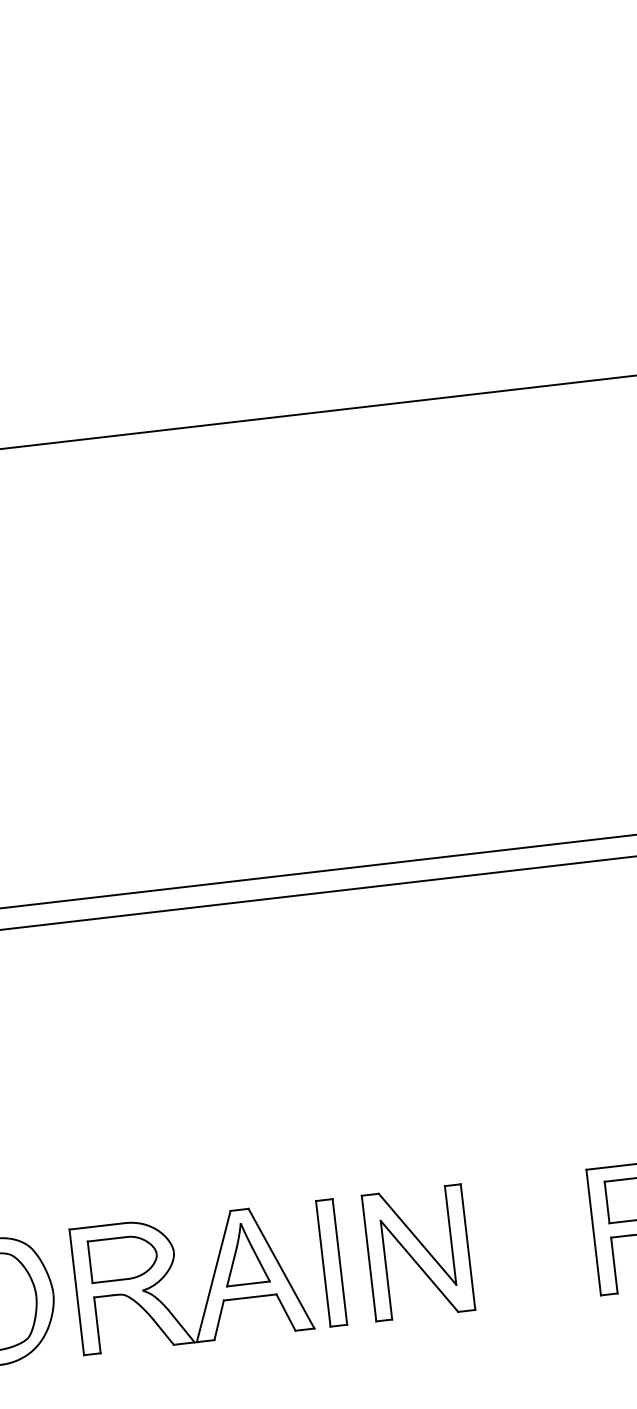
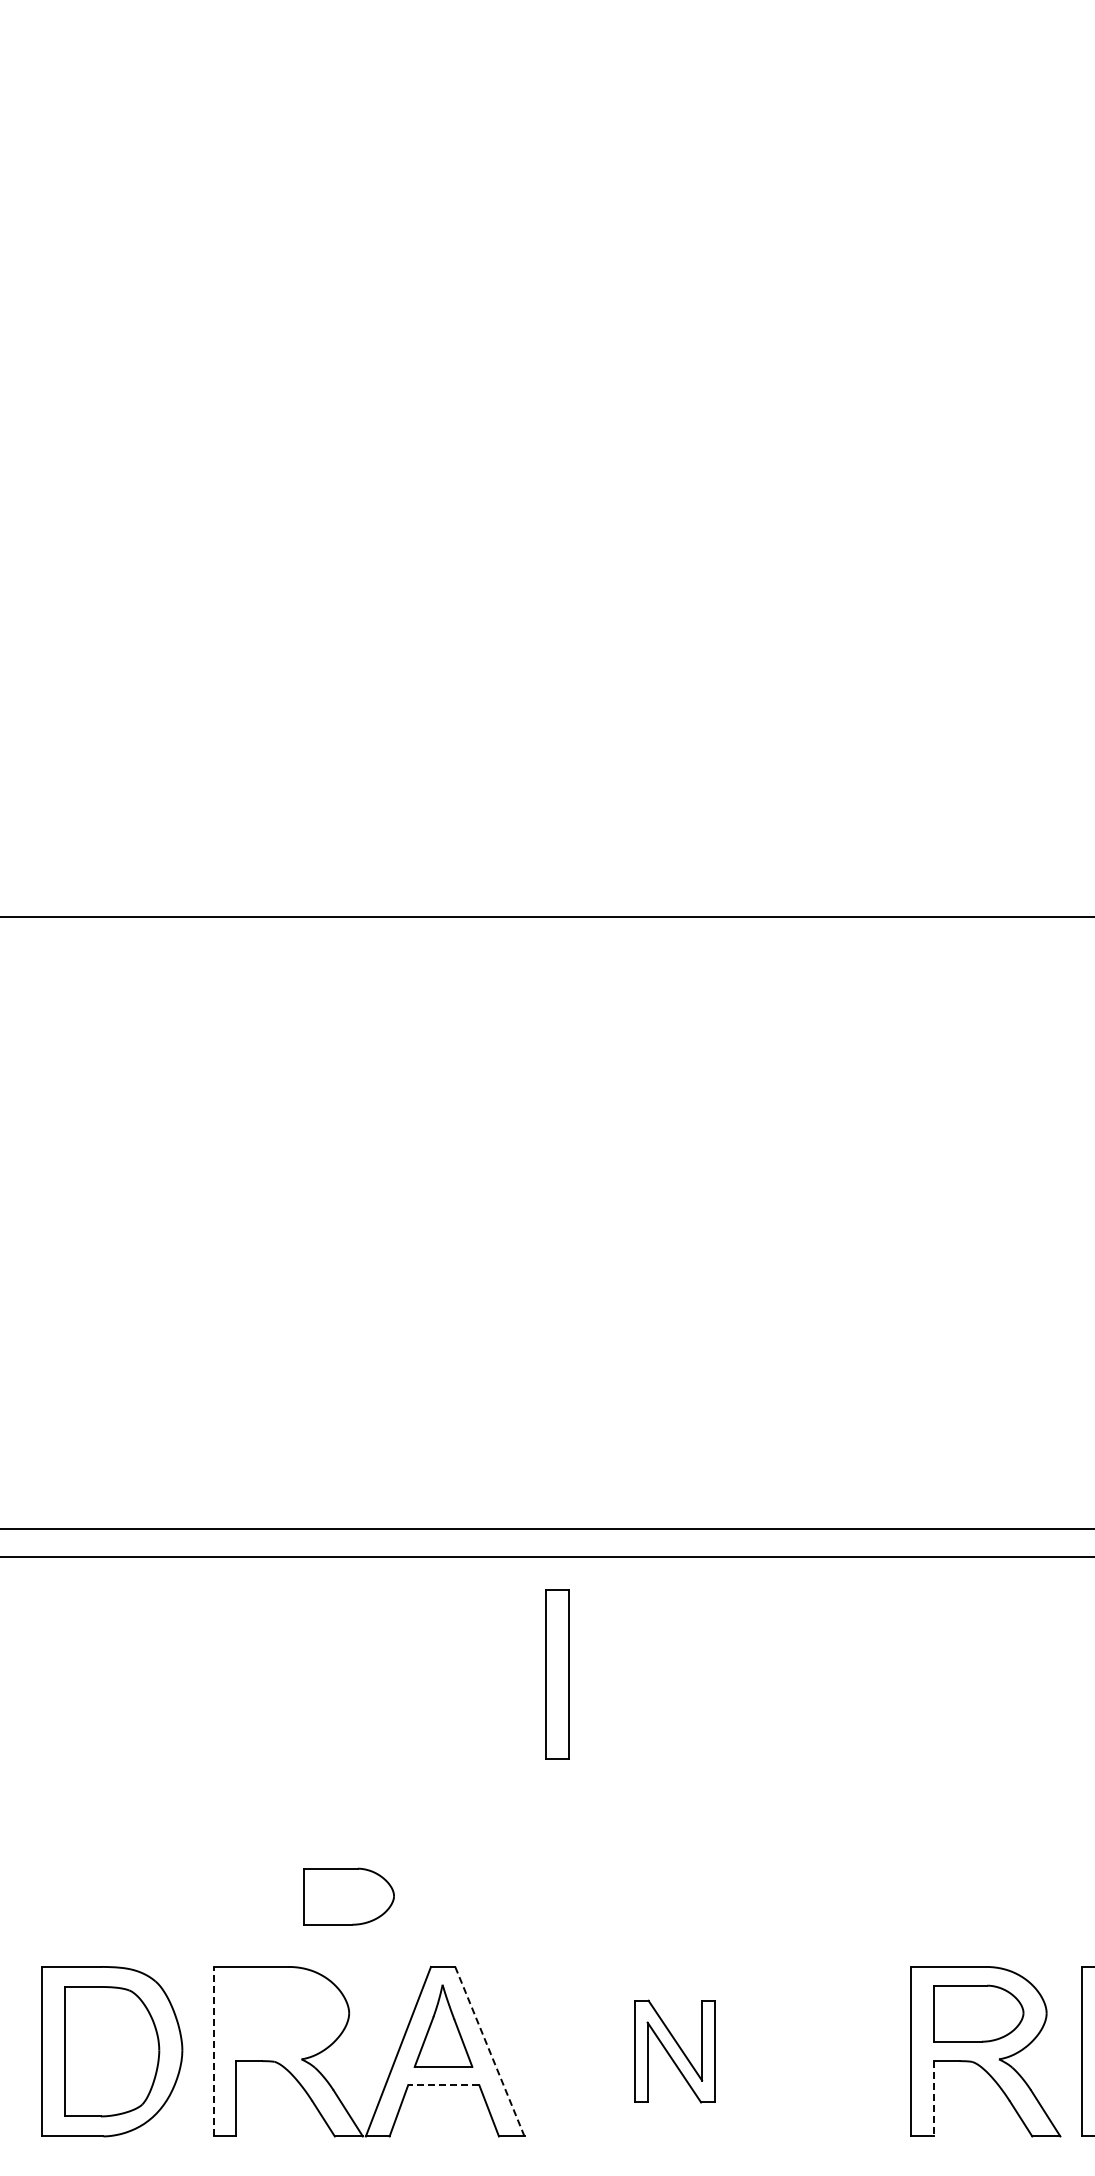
part: (418, 1252) -> (674, 2051), size x0.6
part: (123, 1258) -> (348, 1896), moved
part: (331, 1262) -> (557, 1674), moved
line: (614, 1265) -> (933, 2098), solid -> dashed
line: (281, 1268) -> (489, 2051), solid -> dashed
line: (76, 1292) -> (213, 2051), solid -> dashed
line: (250, 1297) -> (443, 2085), solid -> dashed

